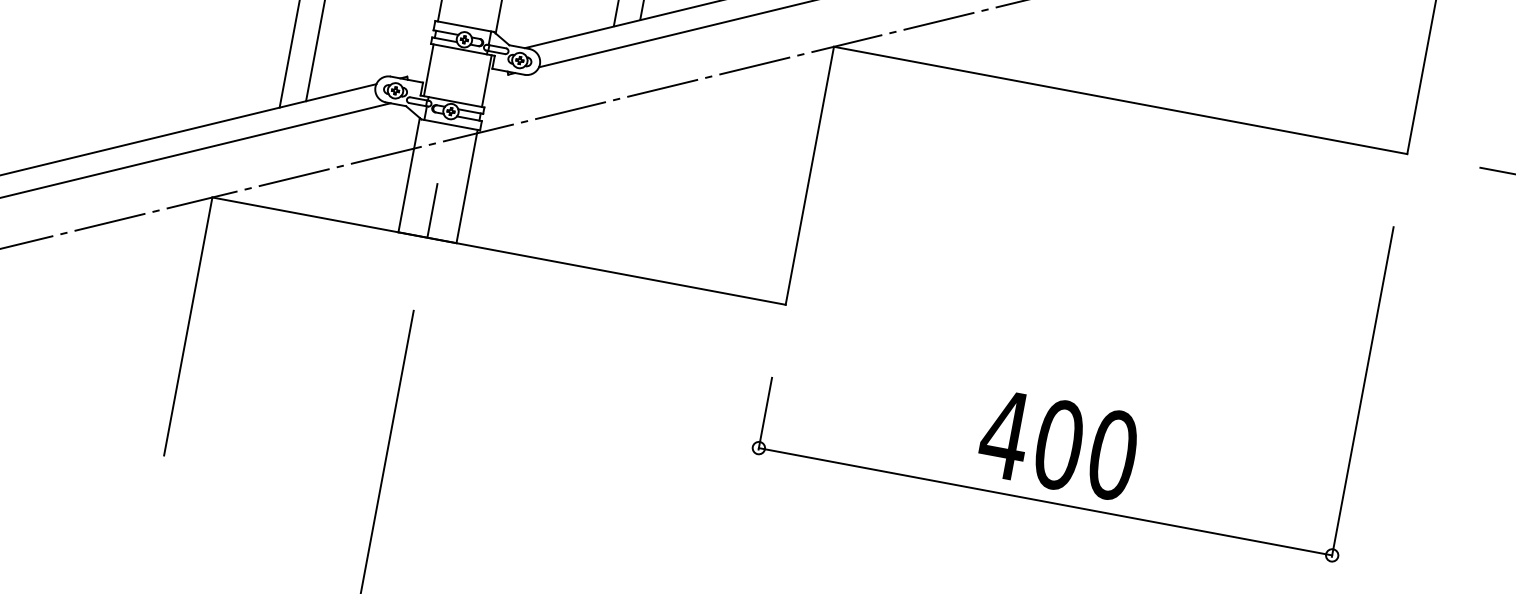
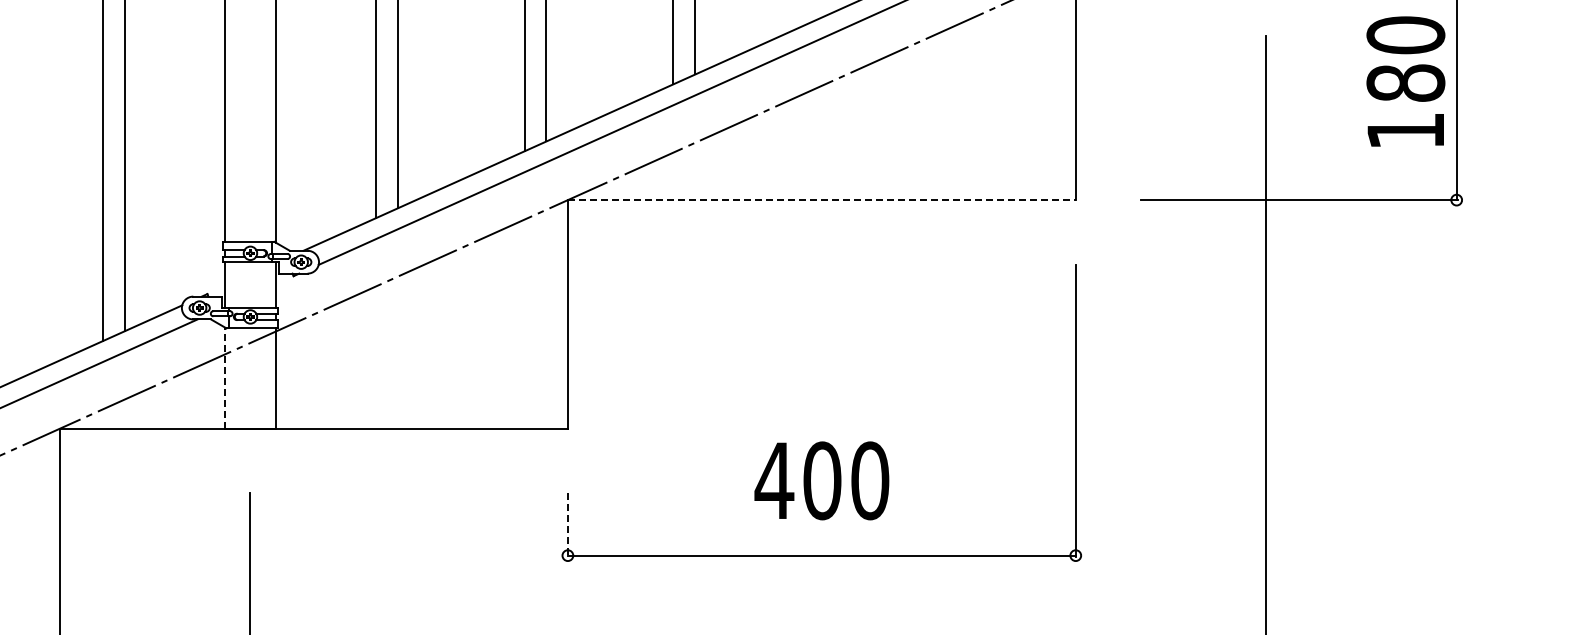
line: (1120, 100) -> (821, 200), solid -> dashed
line: (408, 175) -> (224, 378), solid -> dashed
line: (432, 210) -> (250, 404), removed
line: (764, 414) -> (567, 525), solid -> dashed
text: (1058, 444) -> (821, 480), moved

